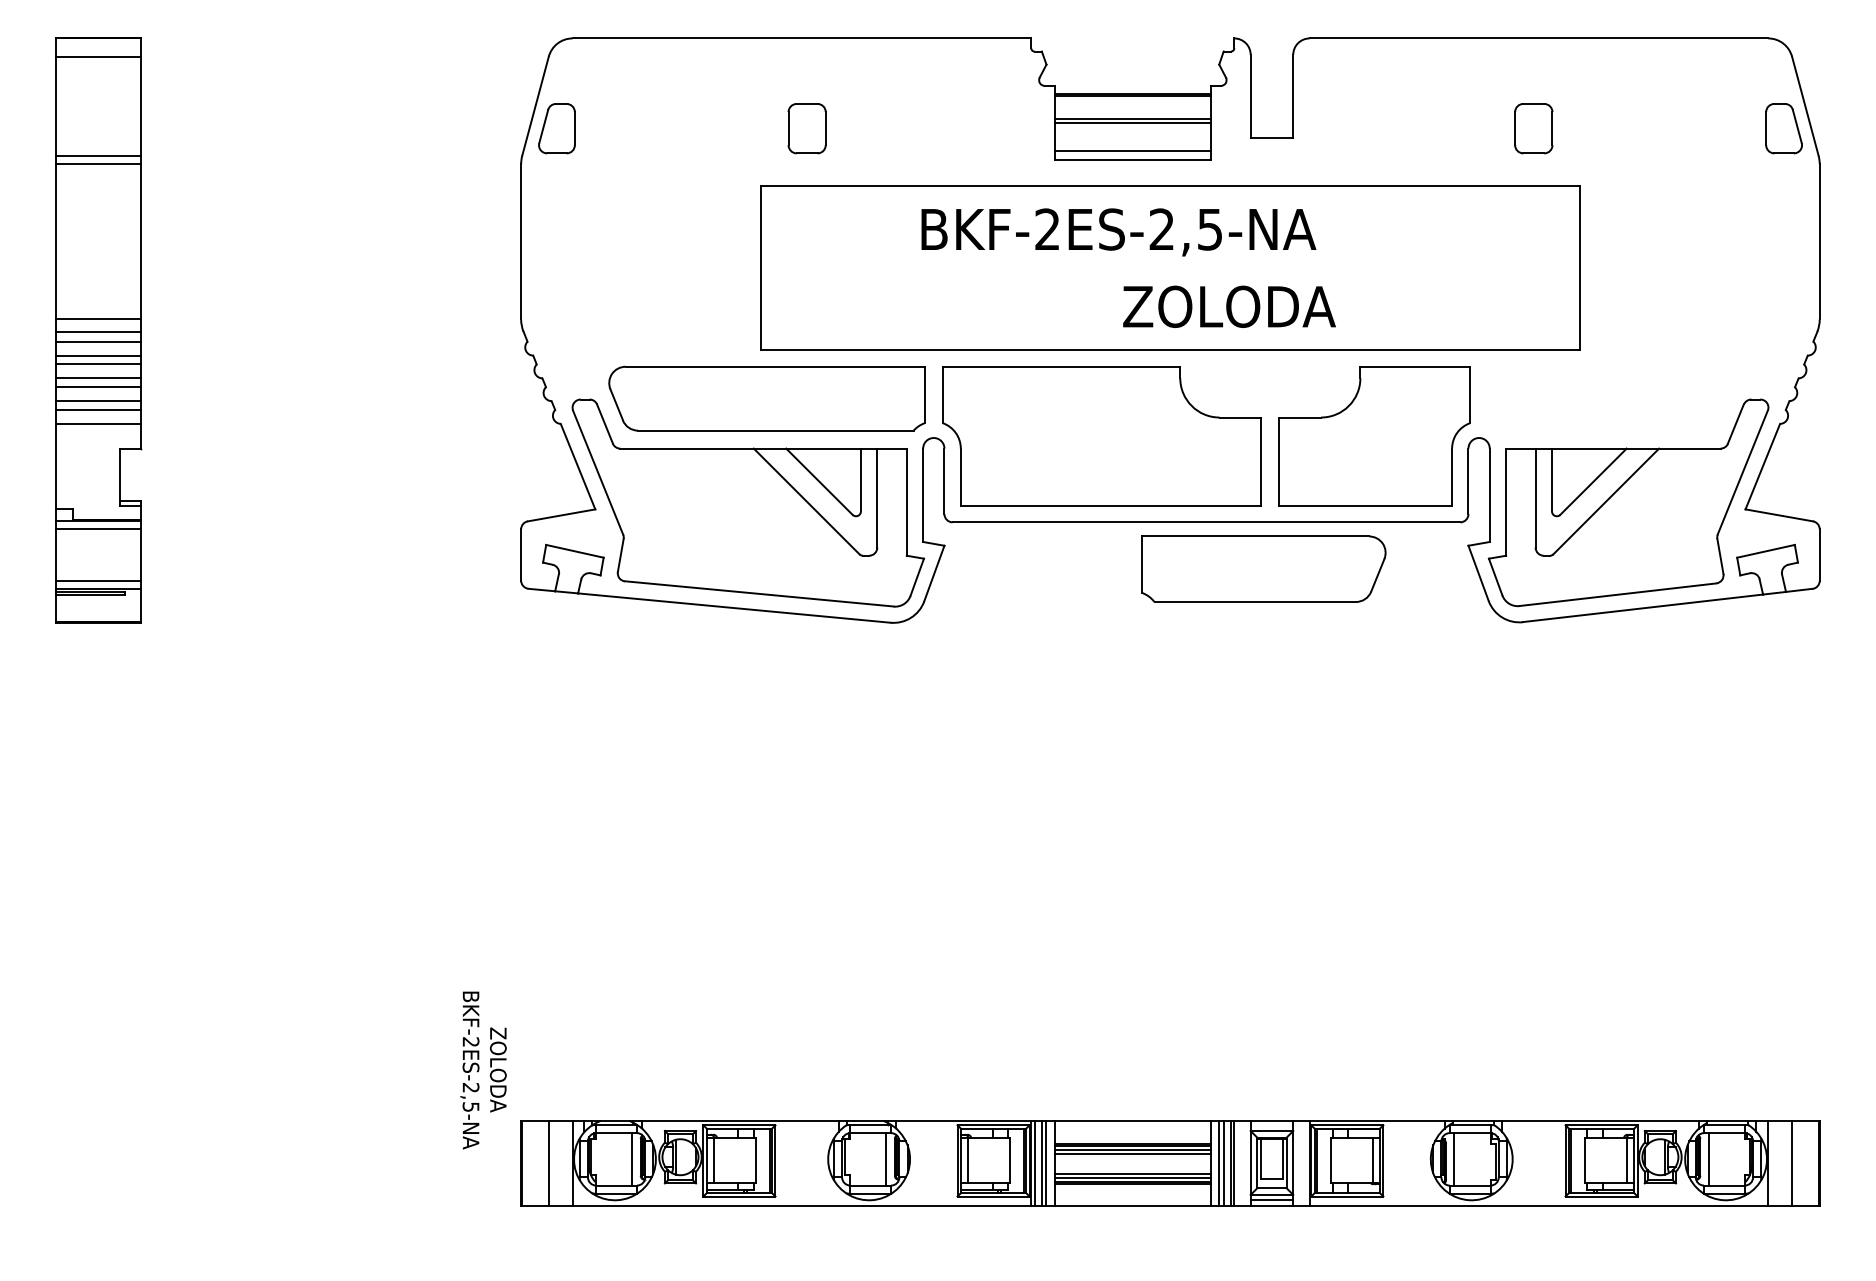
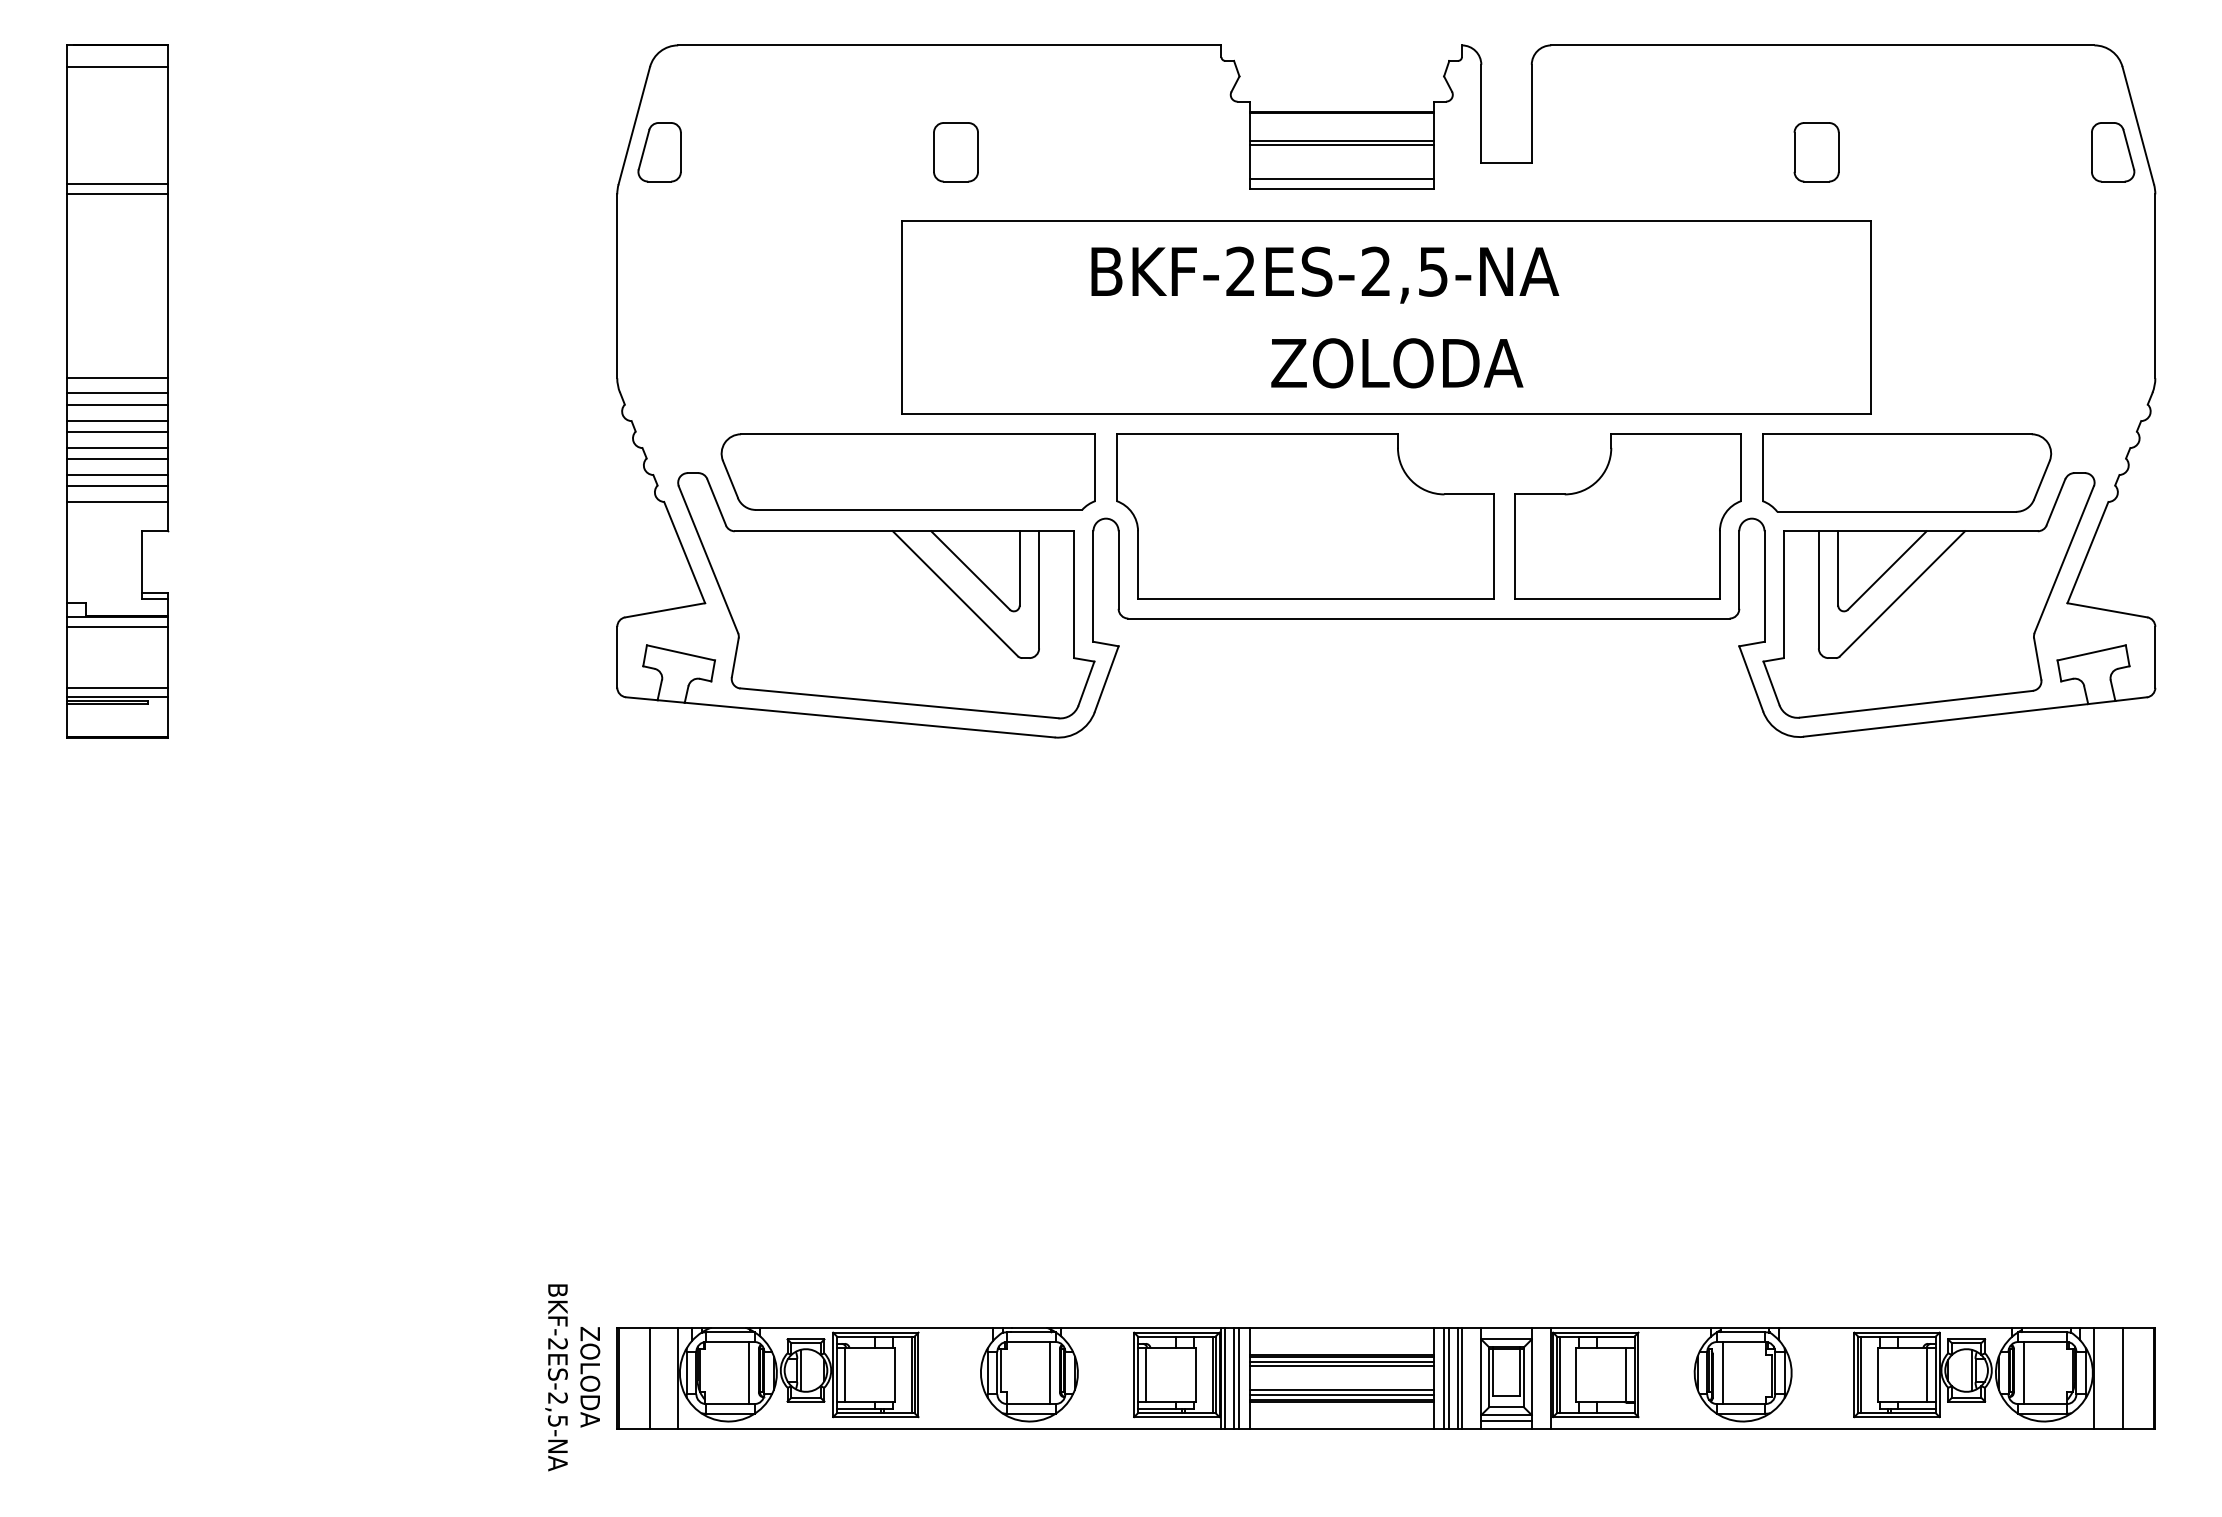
text: (1229, 307) -> (1397, 363), moved
part: (1264, 568) -> (1907, 472), moved
text: (483, 1070) -> (572, 1377), moved

